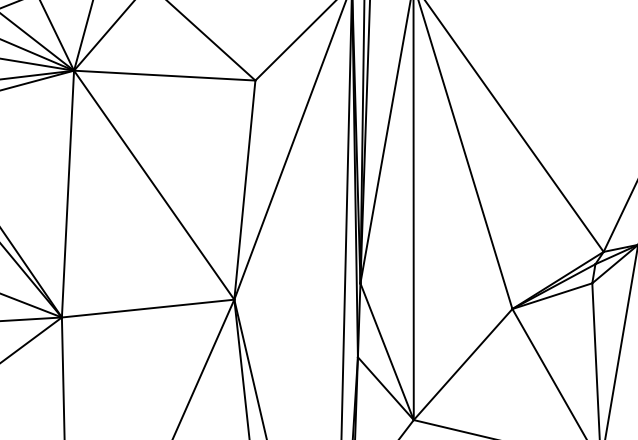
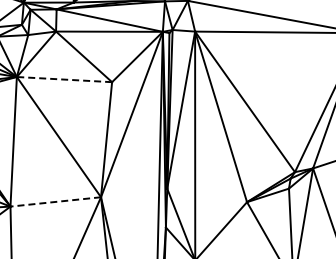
line: (164, 75) -> (64, 79), solid -> dashed
line: (147, 307) -> (55, 201), solid -> dashed

